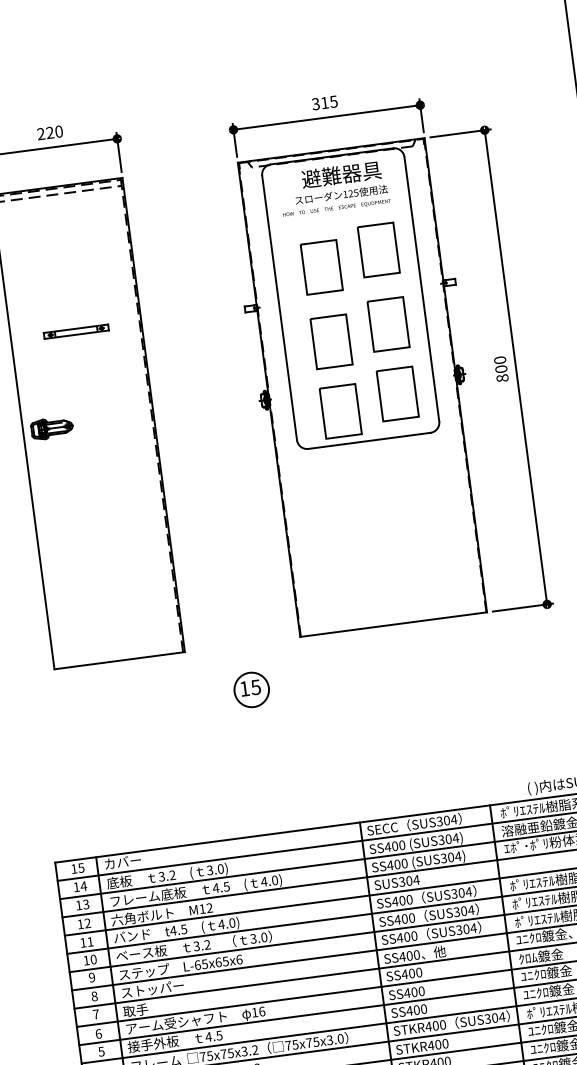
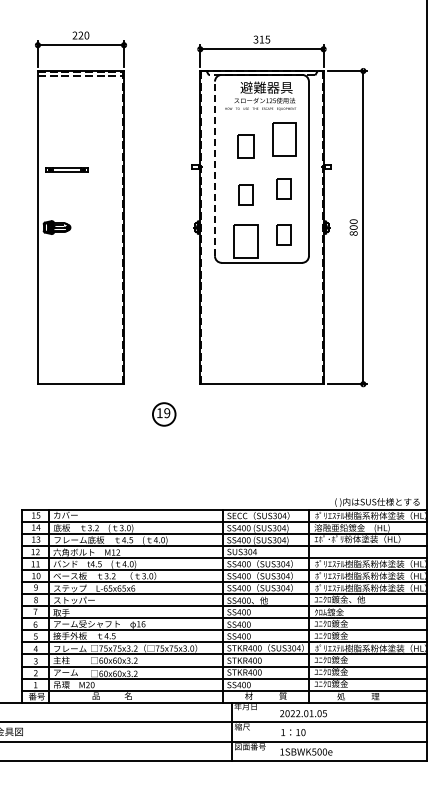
part: (321, 268) -> (245, 146), size x0.7
line: (278, 307) -> (214, 168), solid -> dashed
part: (388, 323) -> (284, 188), size x0.6
part: (75, 331) -> (66, 169), moved
part: (331, 342) -> (245, 195), size x0.6
part: (397, 393) -> (284, 234), size x0.6
text: (256, 686) -> (167, 412), 15 -> 19

